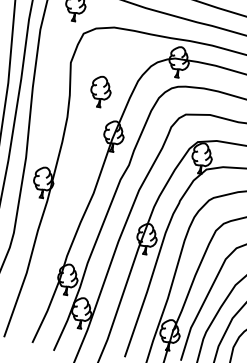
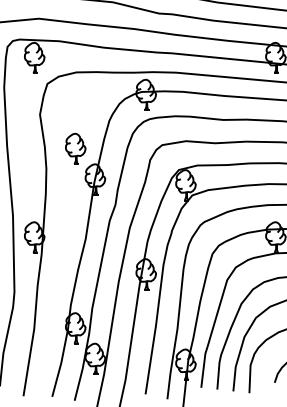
part: (100, 91) -> (75, 148), moved

